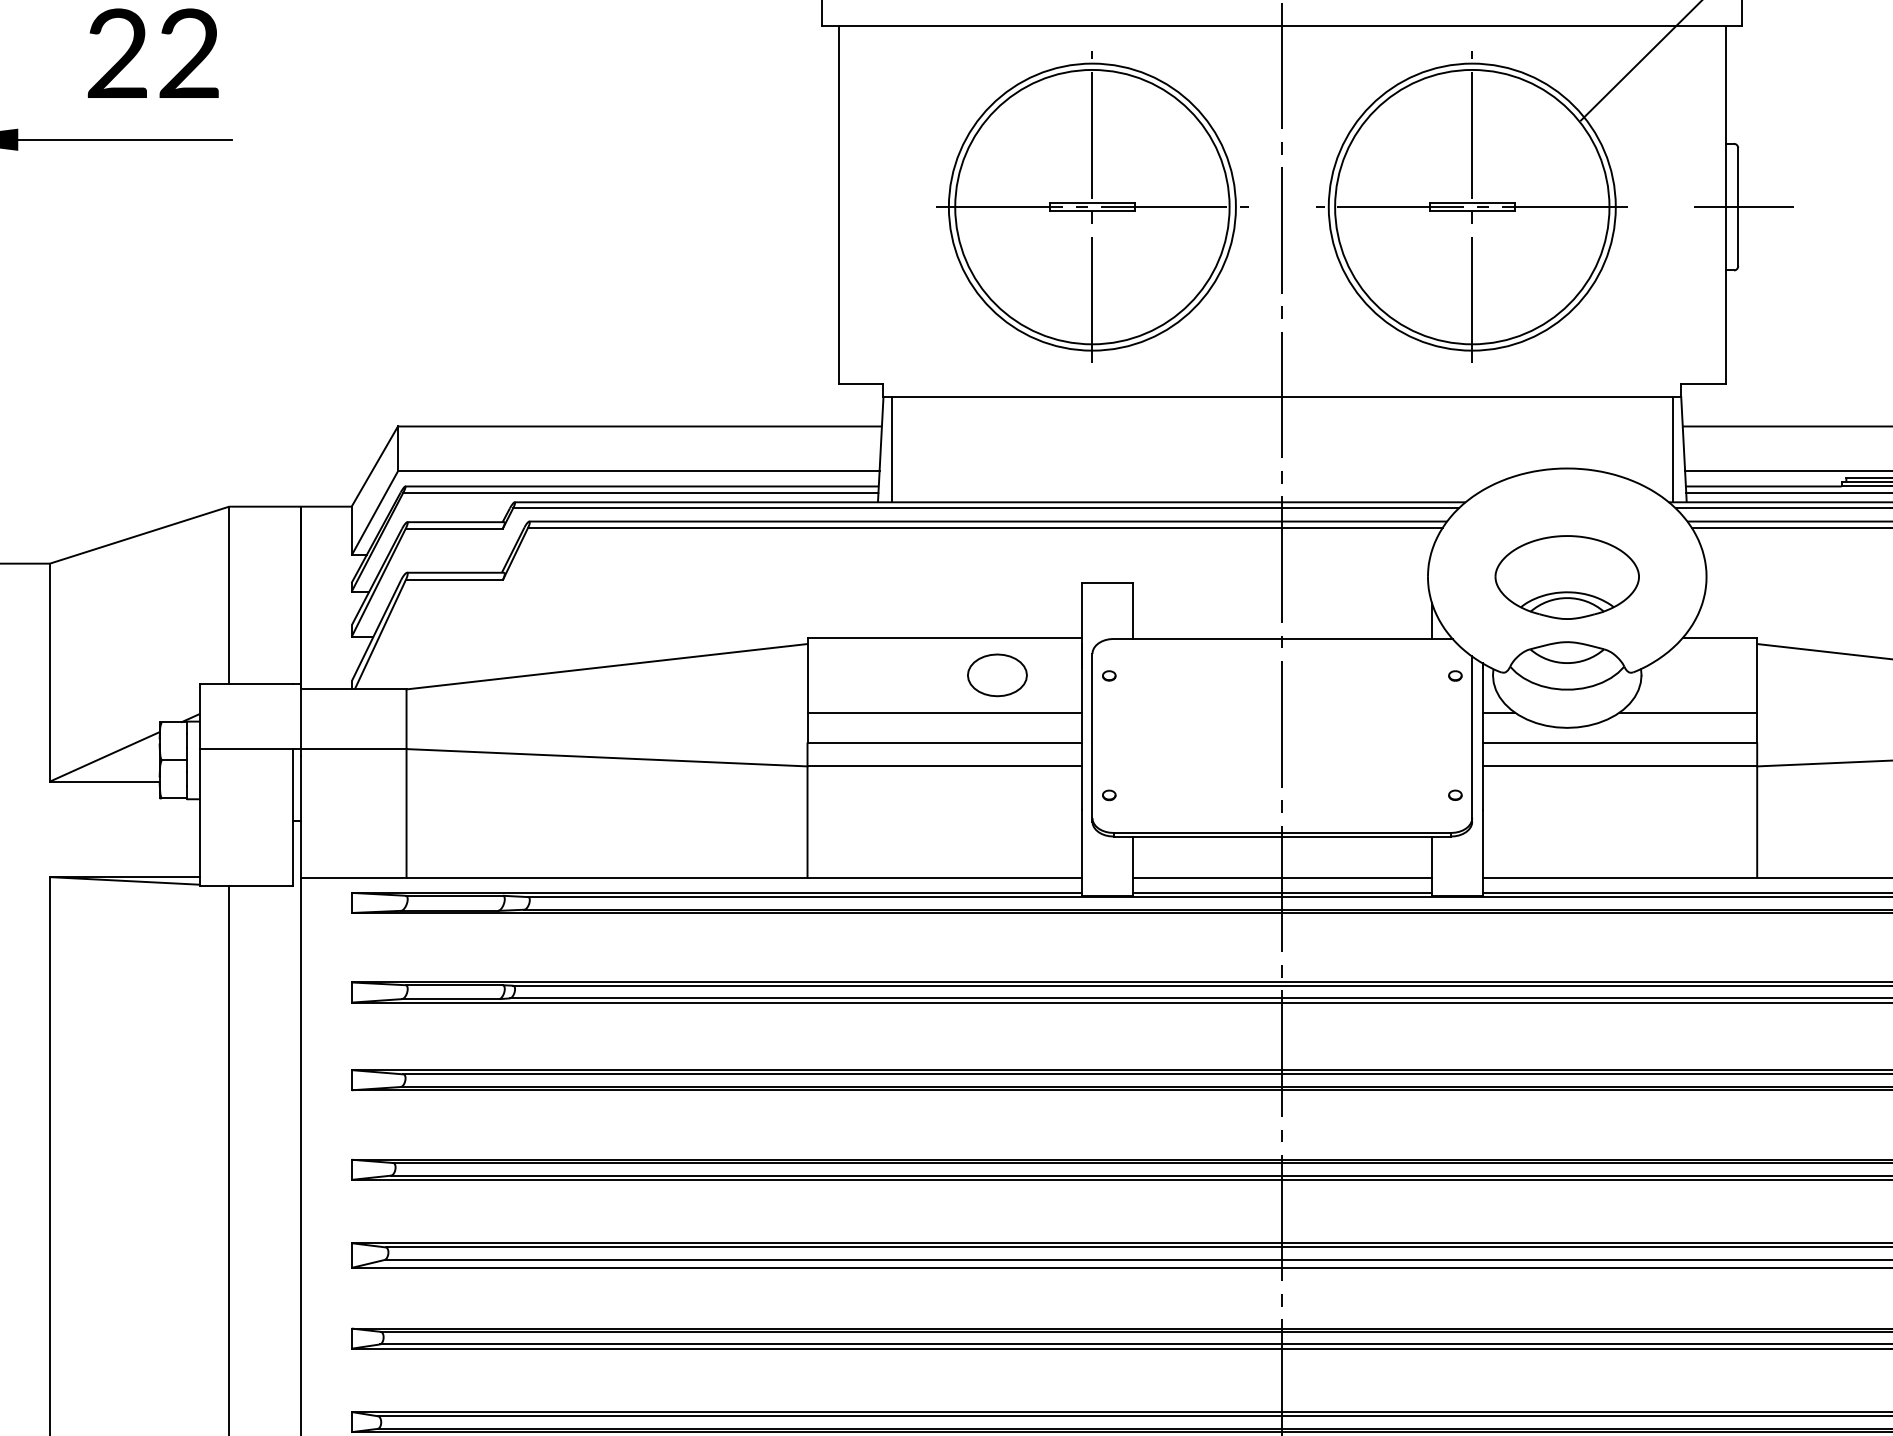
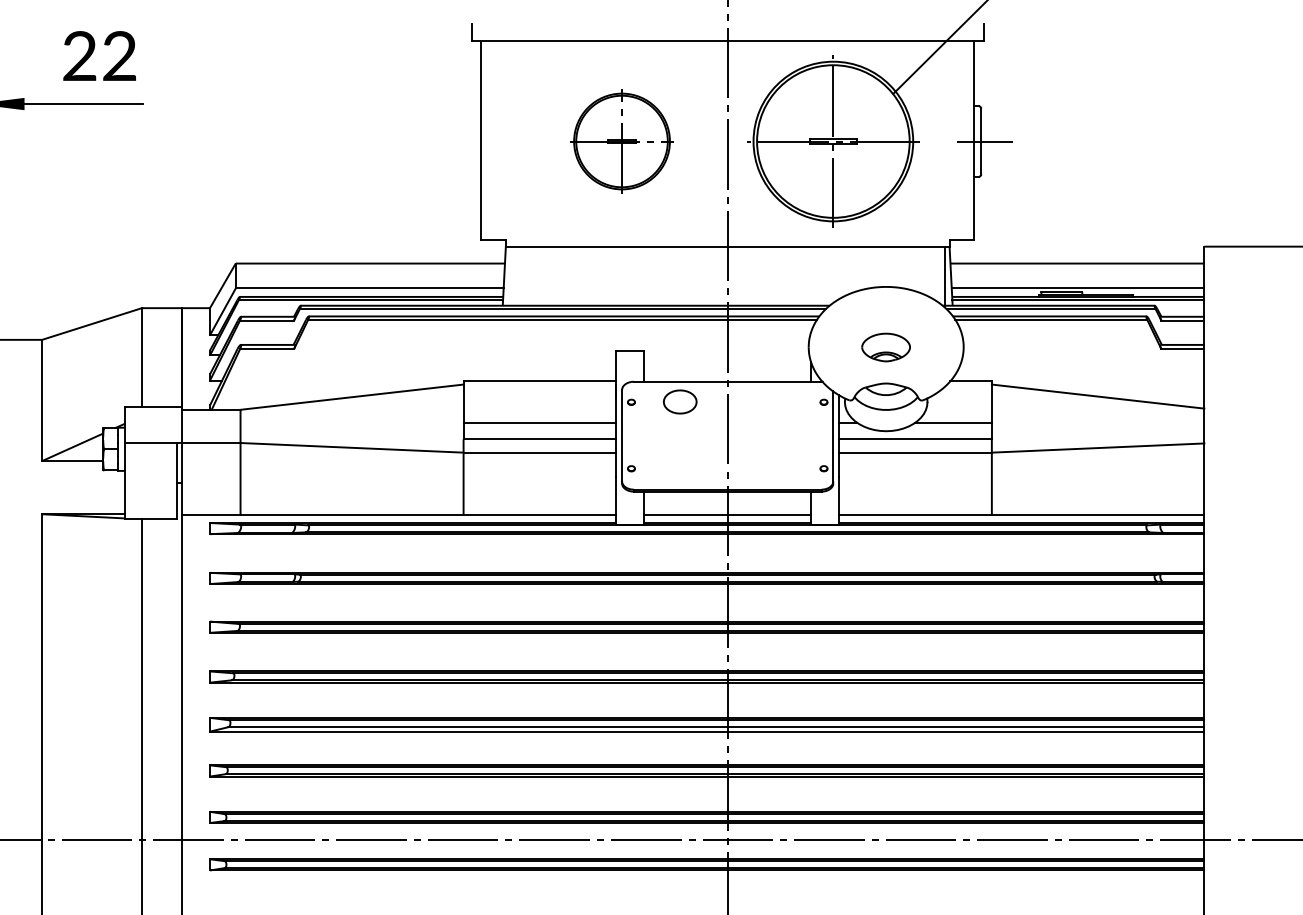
part: (1091, 207) -> (621, 141), size x0.6
line: (891, 449) -> (510, 276), removed
part: (1565, 577) -> (885, 347), size x0.6
part: (997, 674) -> (680, 401), moved

